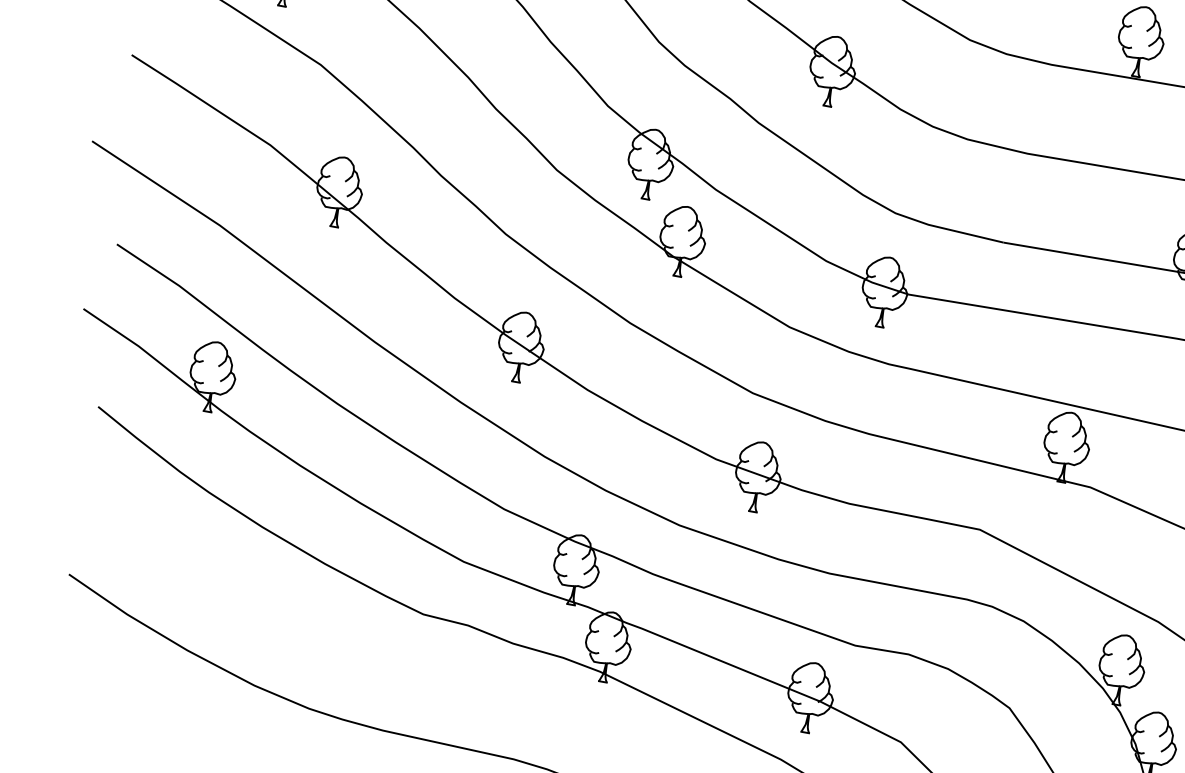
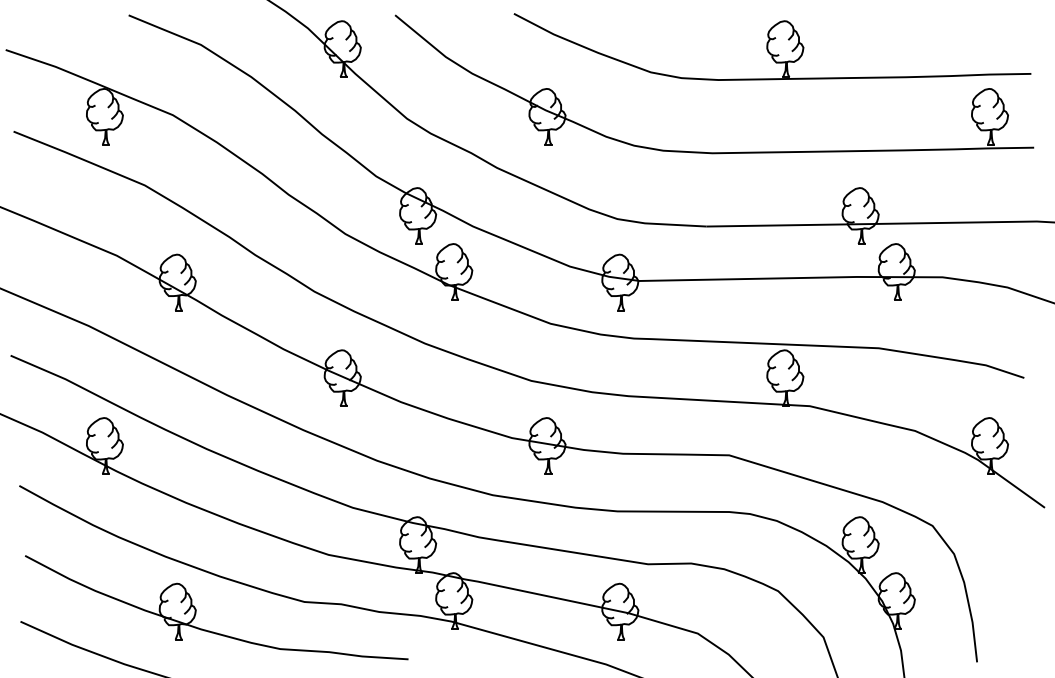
part: (288, 599) -> (196, 609), added

